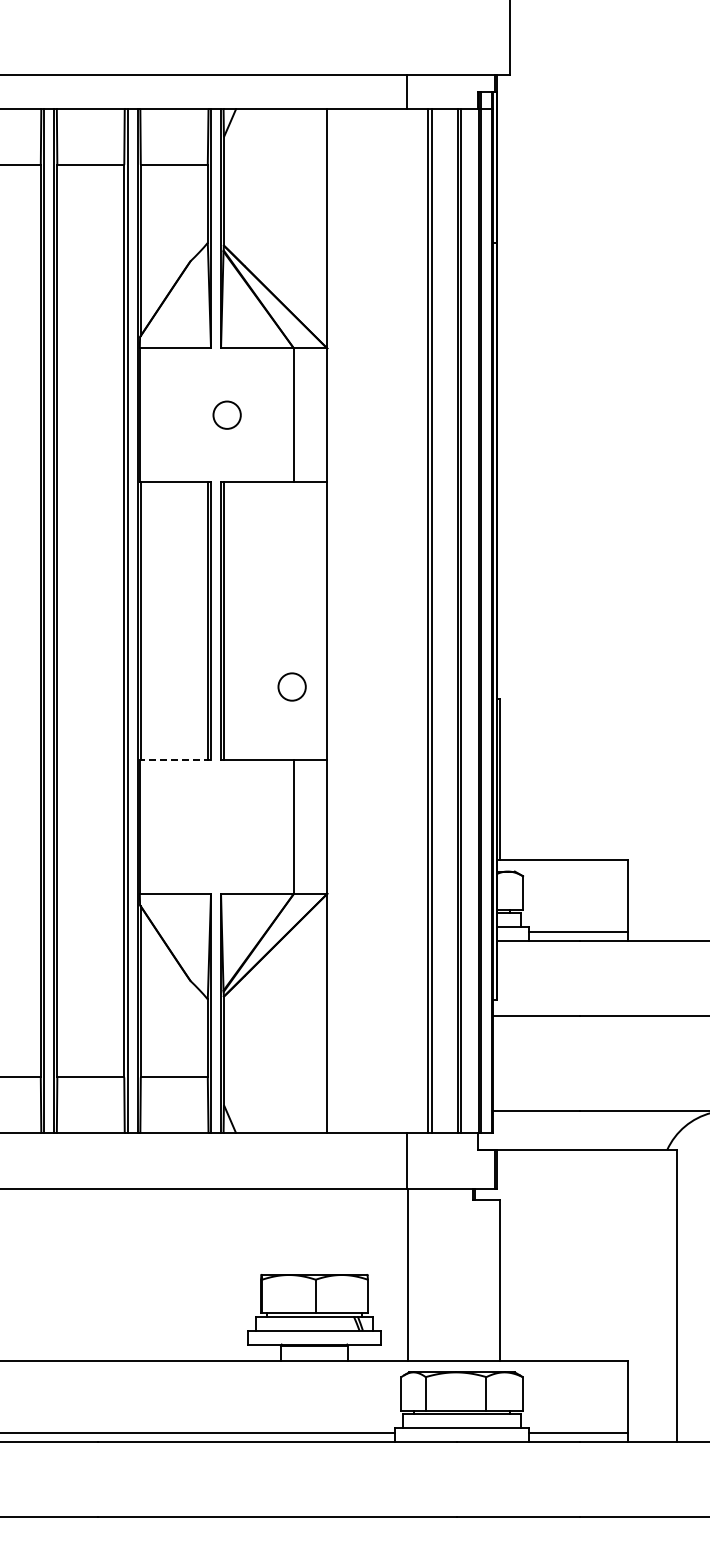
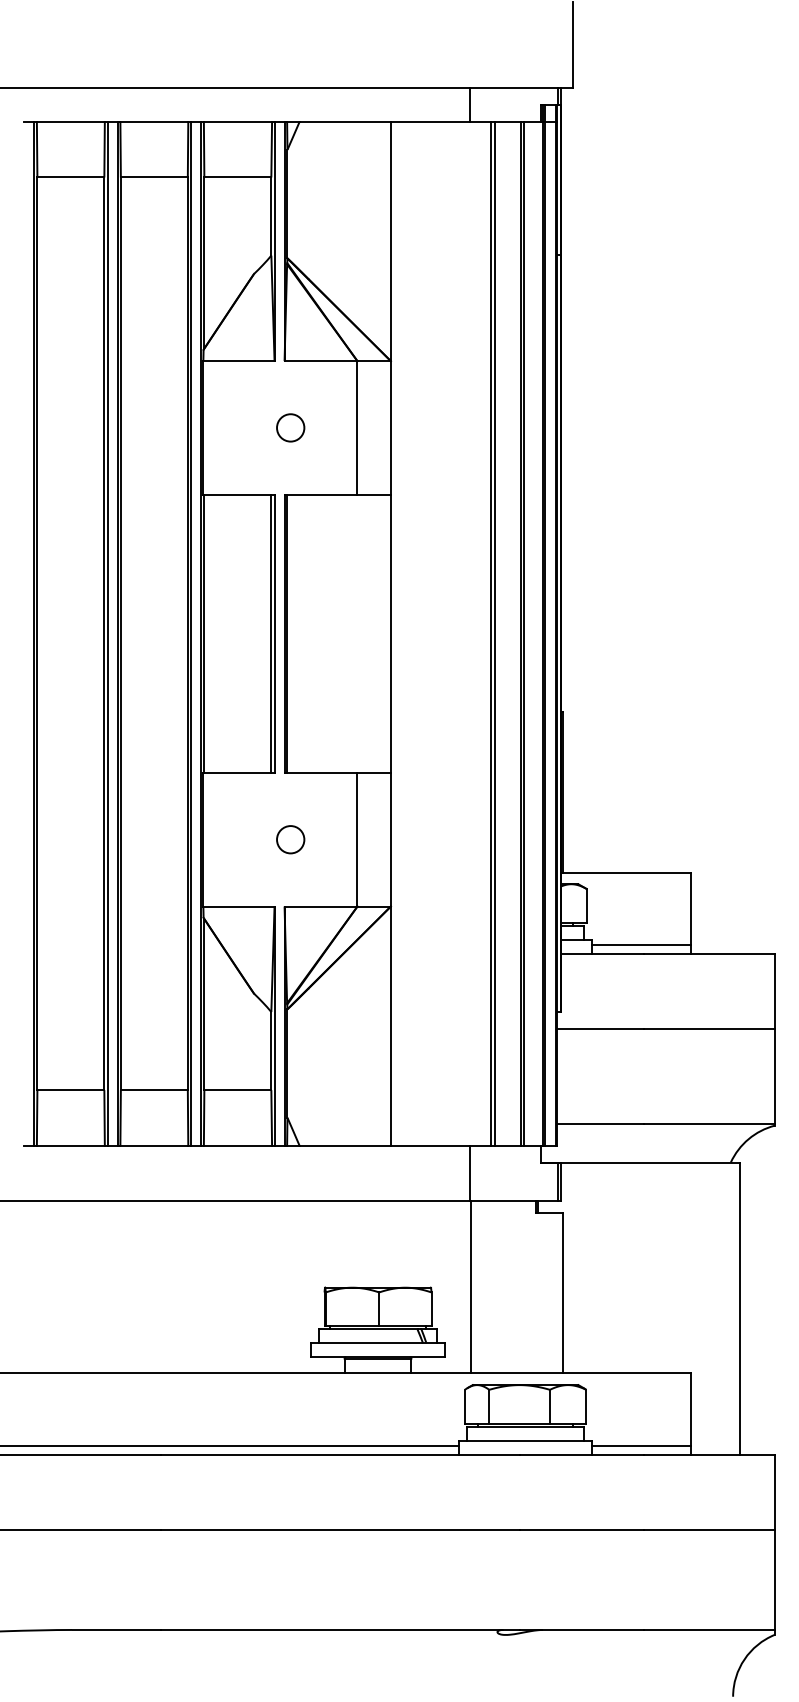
circle: (291, 686) -> (290, 839), moved
line: (174, 759) -> (238, 772), dashed -> solid

